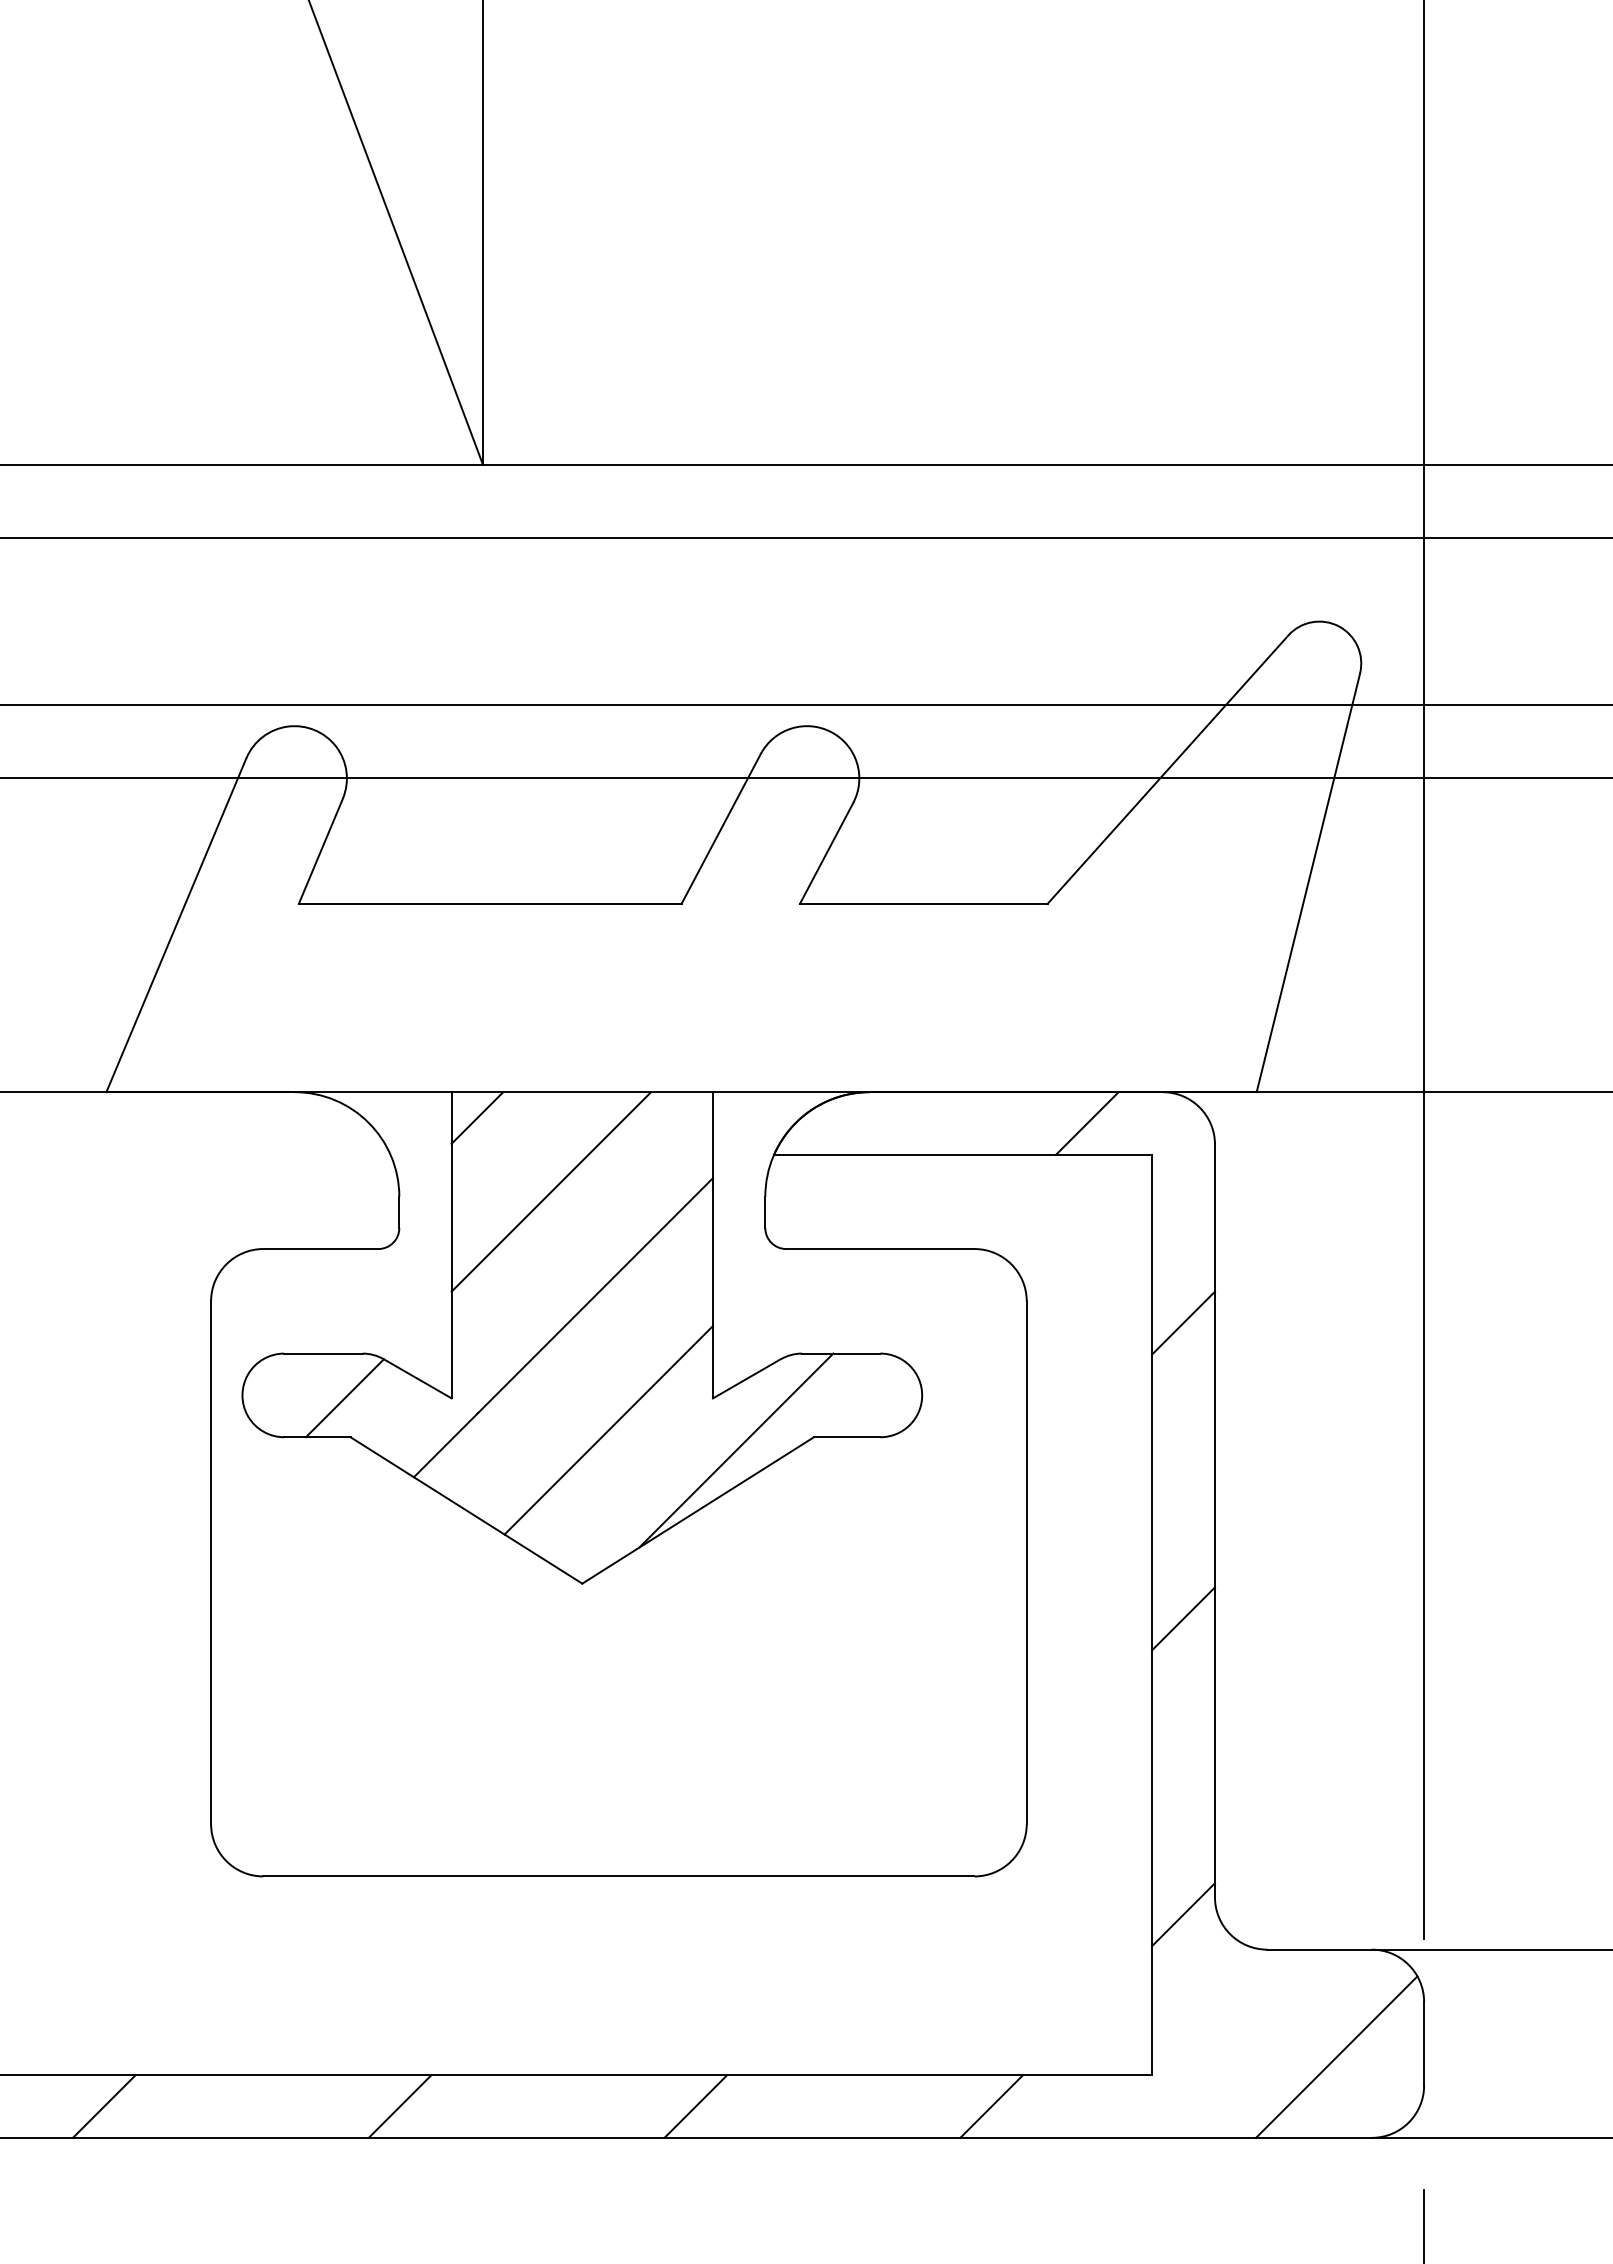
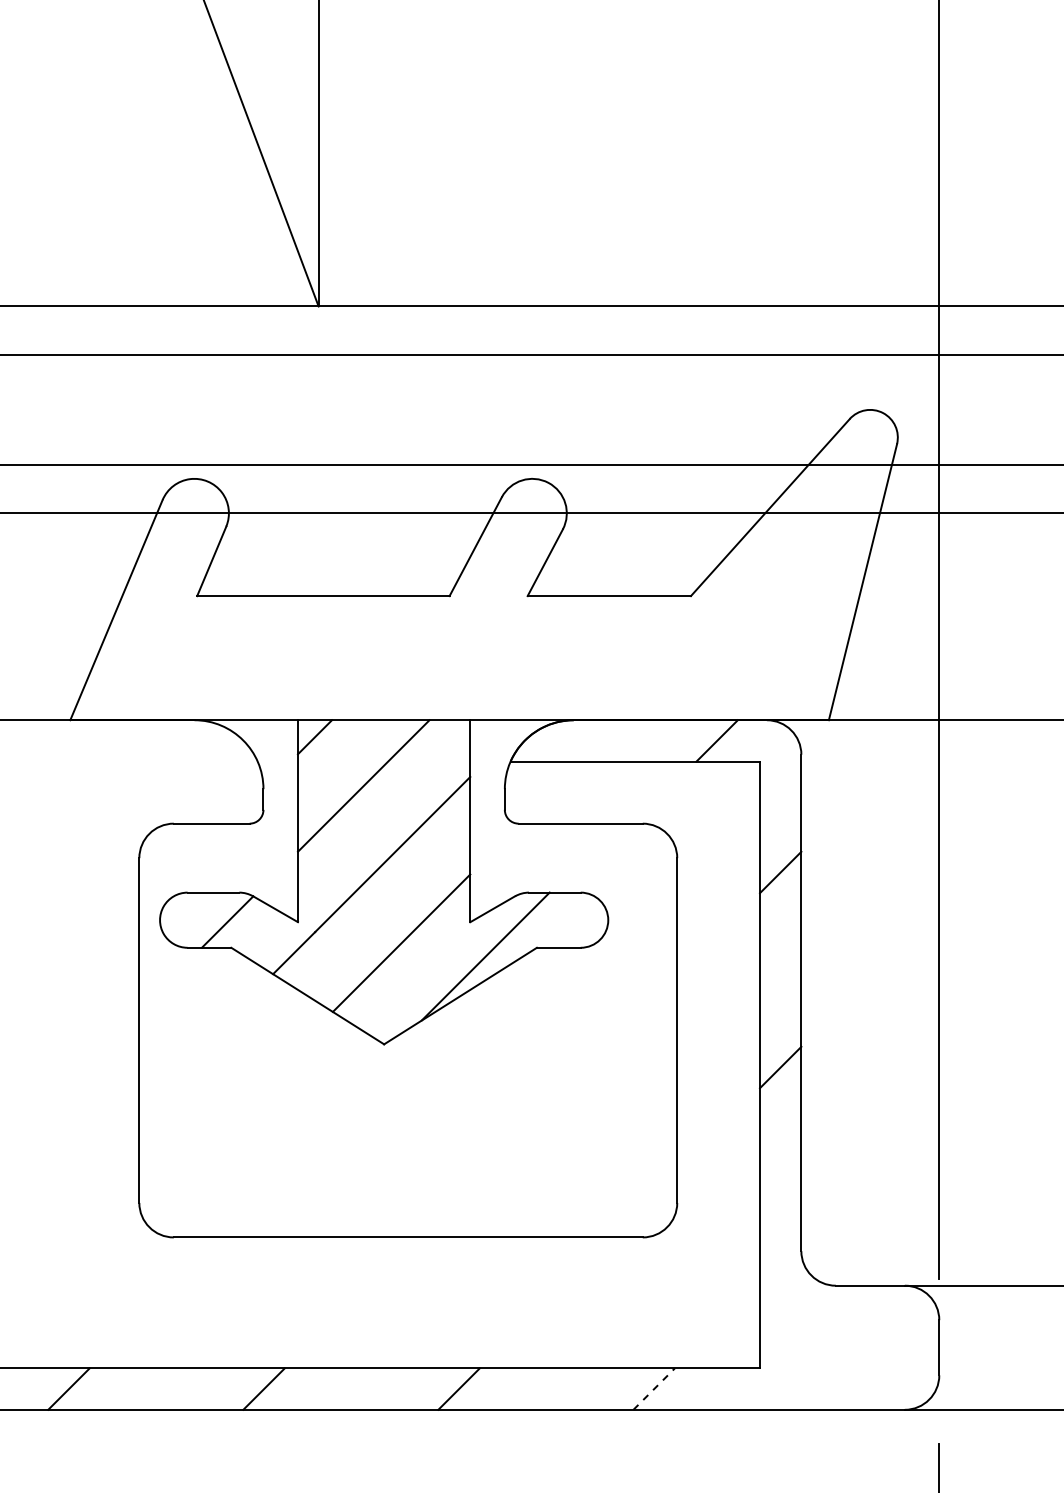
line: (1183, 1914) -> (780, 1262), removed
line: (1336, 2057) -> (881, 1356), removed
line: (992, 2105) -> (654, 1388), solid -> dashed

